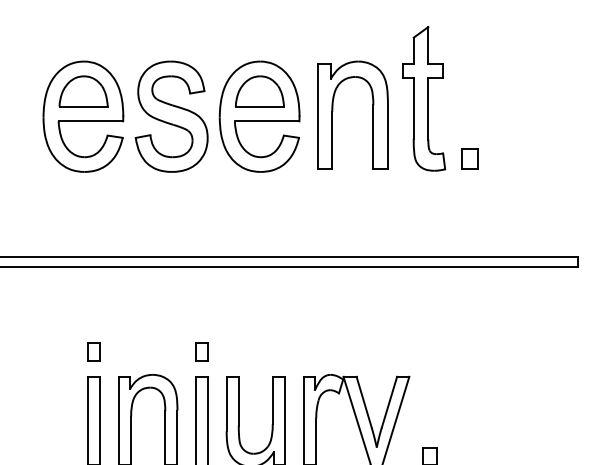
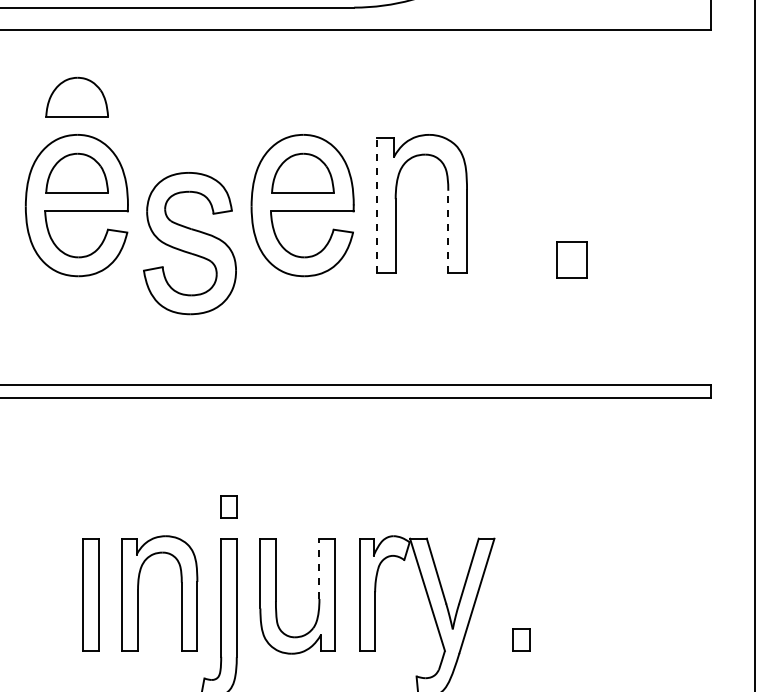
part: (83, 31) -> (76, 96), added
part: (424, 98) -> (513, 182), removed
part: (171, 116) -> (189, 243), moved
line: (317, 116) -> (376, 205), solid -> dashed
line: (373, 137) -> (448, 231), solid -> dashed
part: (469, 158) -> (571, 259), size x1.4
part: (94, 351) -> (90, 506), removed
line: (272, 400) -> (319, 568), solid -> dashed

